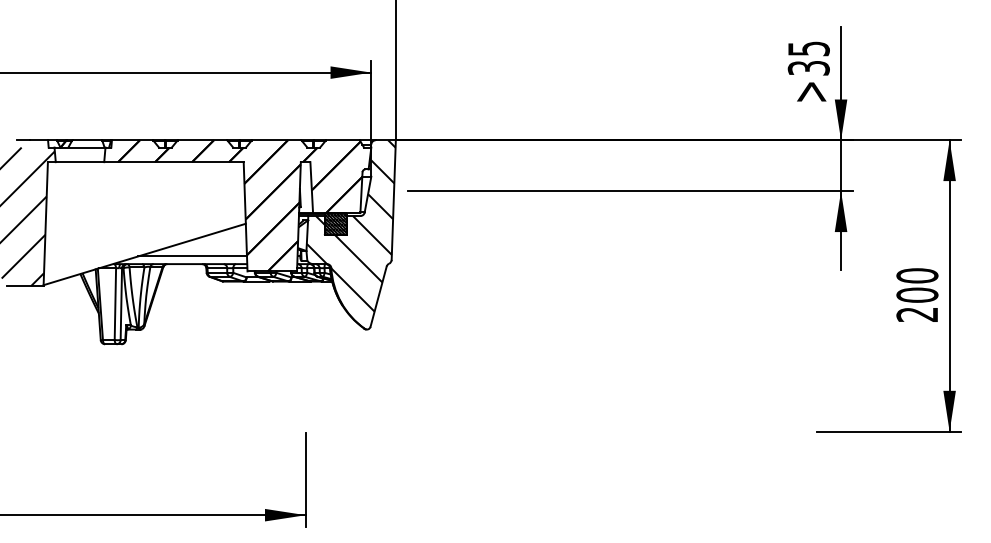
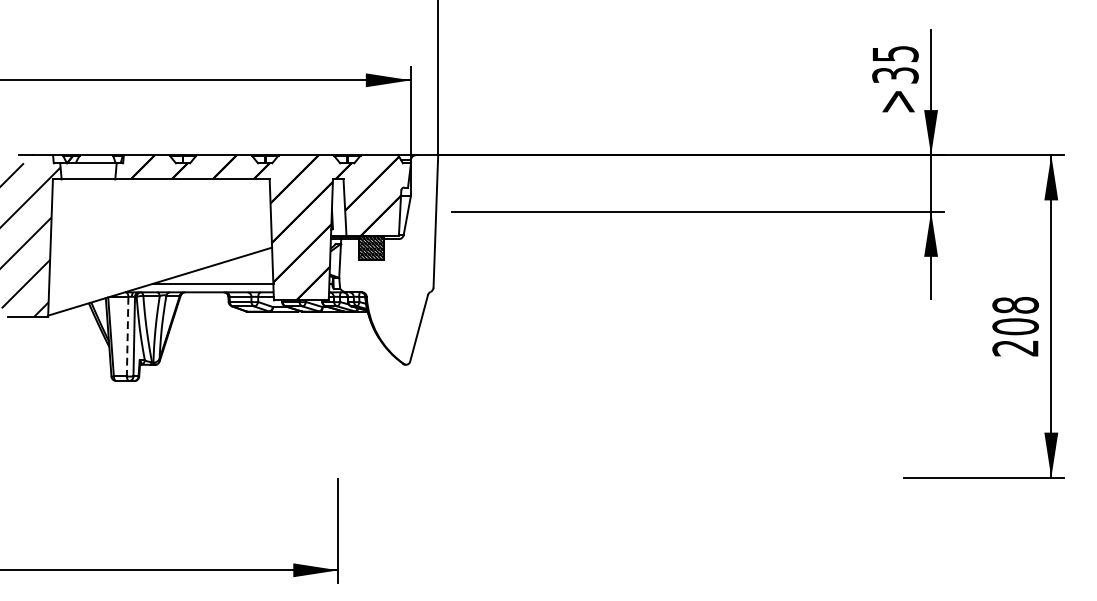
hatch: (350, 225) -> (387, 249), removed
text: (917, 275) -> (1015, 304), 200 -> 208
line: (115, 304) -> (127, 337), solid -> dashed

